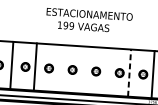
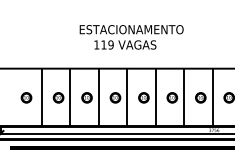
text: (65, 25) -> (103, 44), 199 -> 119
line: (58, 67) -> (98, 96), added
line: (82, 69) -> (127, 96), added
line: (105, 71) -> (155, 96), added
line: (129, 72) -> (184, 96), dashed -> solid

